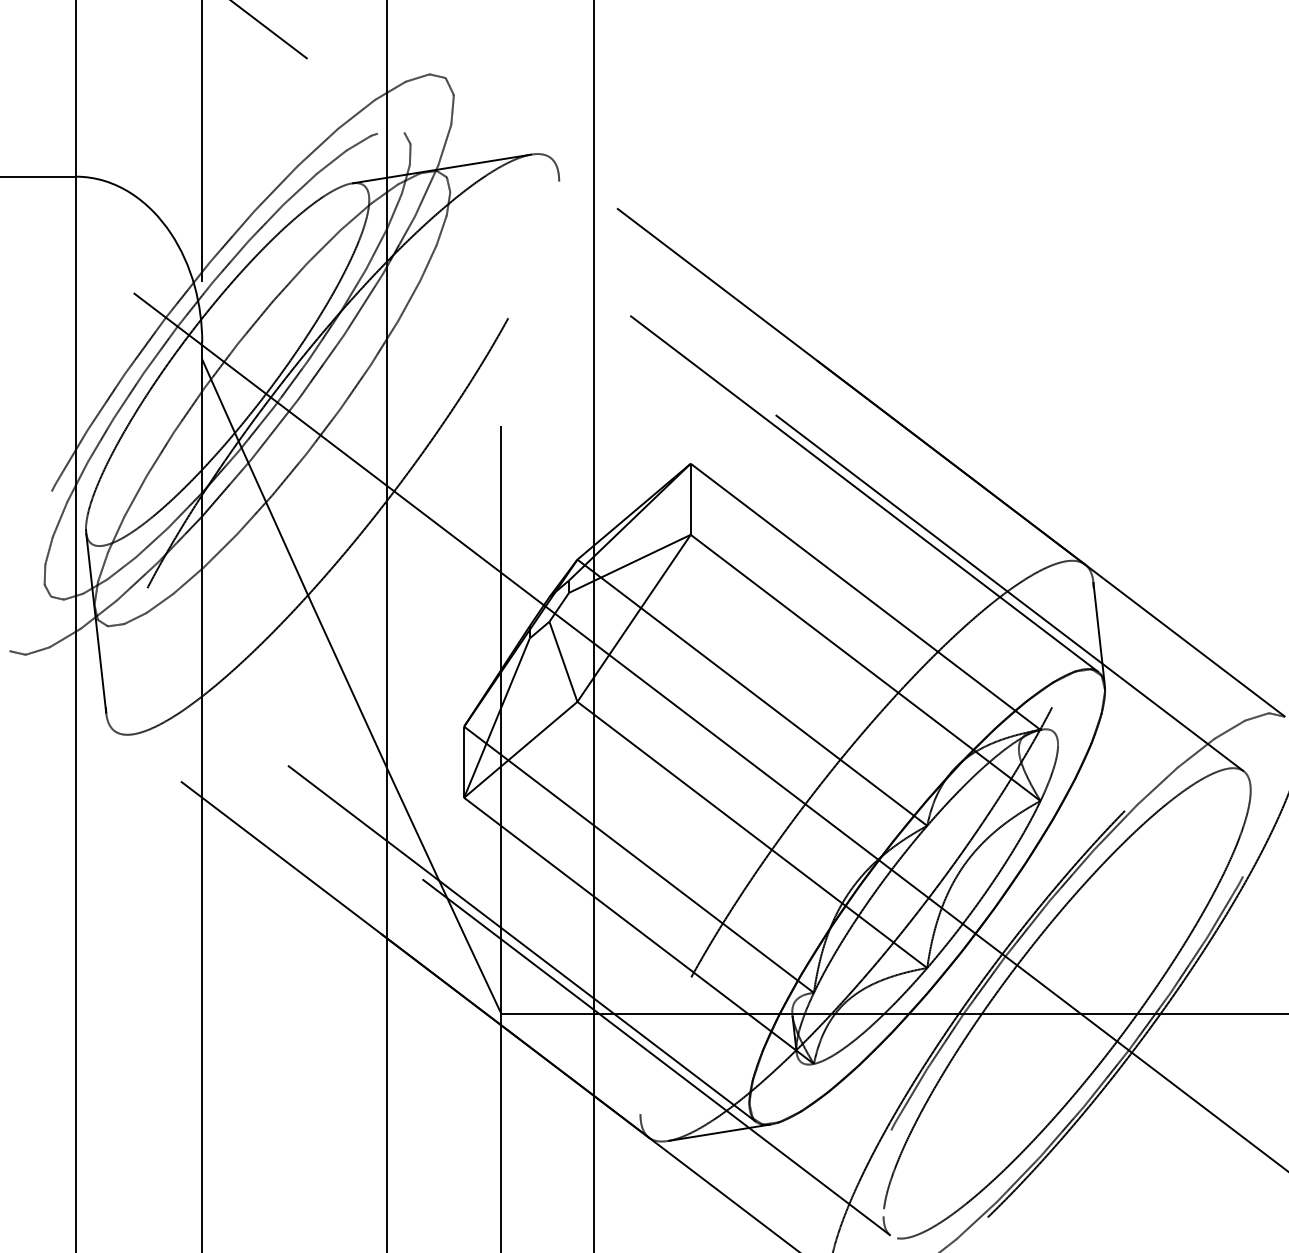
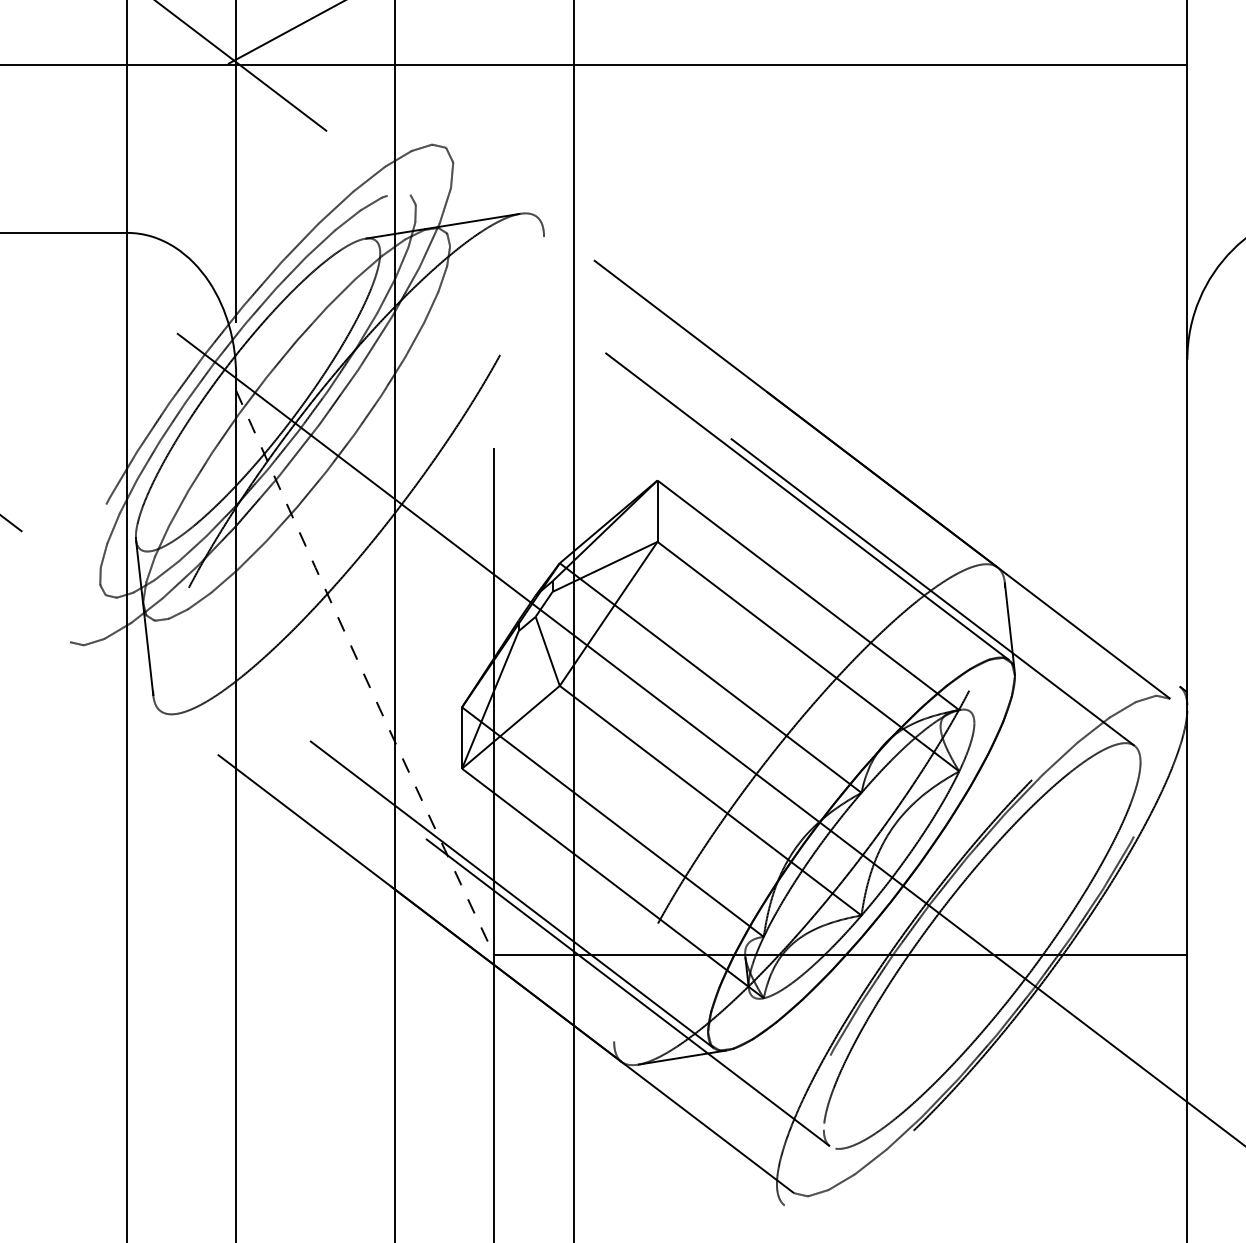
arc: (349, 687) -> (363, 673), solid -> dashed

